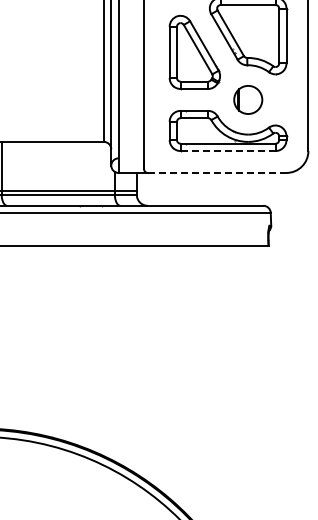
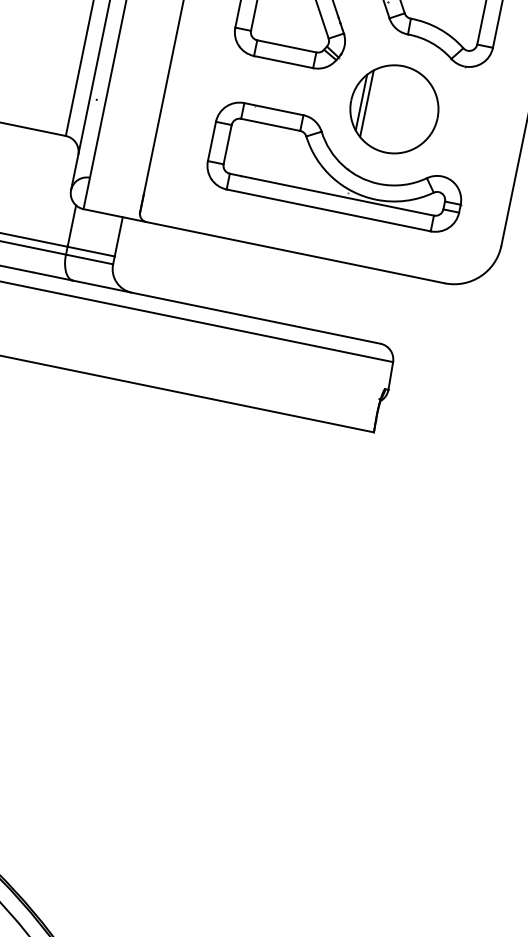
part: (248, 99) -> (395, 108), size x1.43
line: (227, 151) -> (327, 211), dashed -> solid
line: (216, 172) -> (294, 251), dashed -> solid

